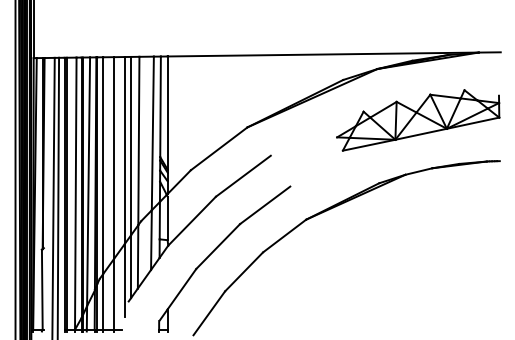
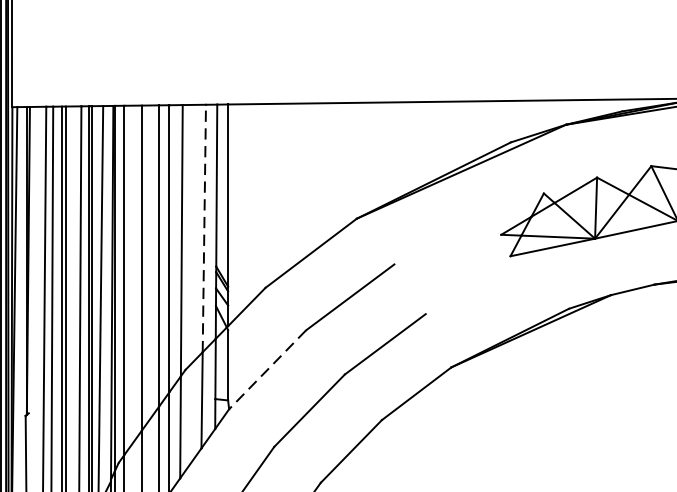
line: (152, 133) -> (203, 228), solid -> dashed
line: (191, 221) -> (266, 370), solid -> dashed

